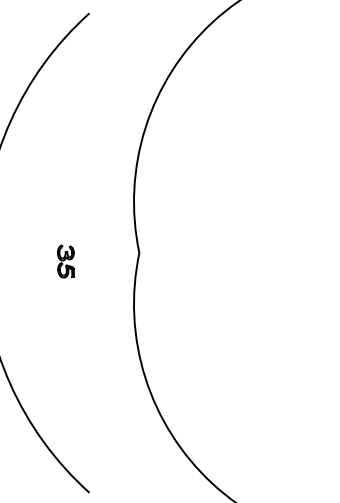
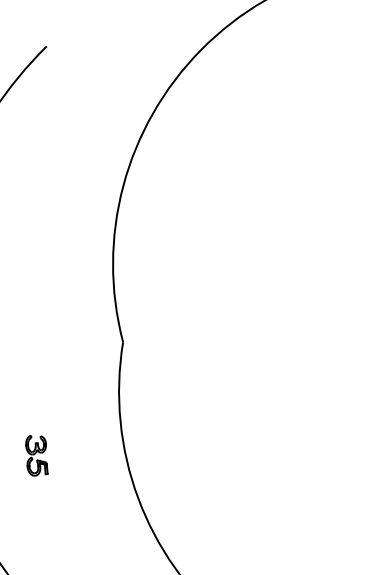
part: (65, 261) -> (36, 455), moved

